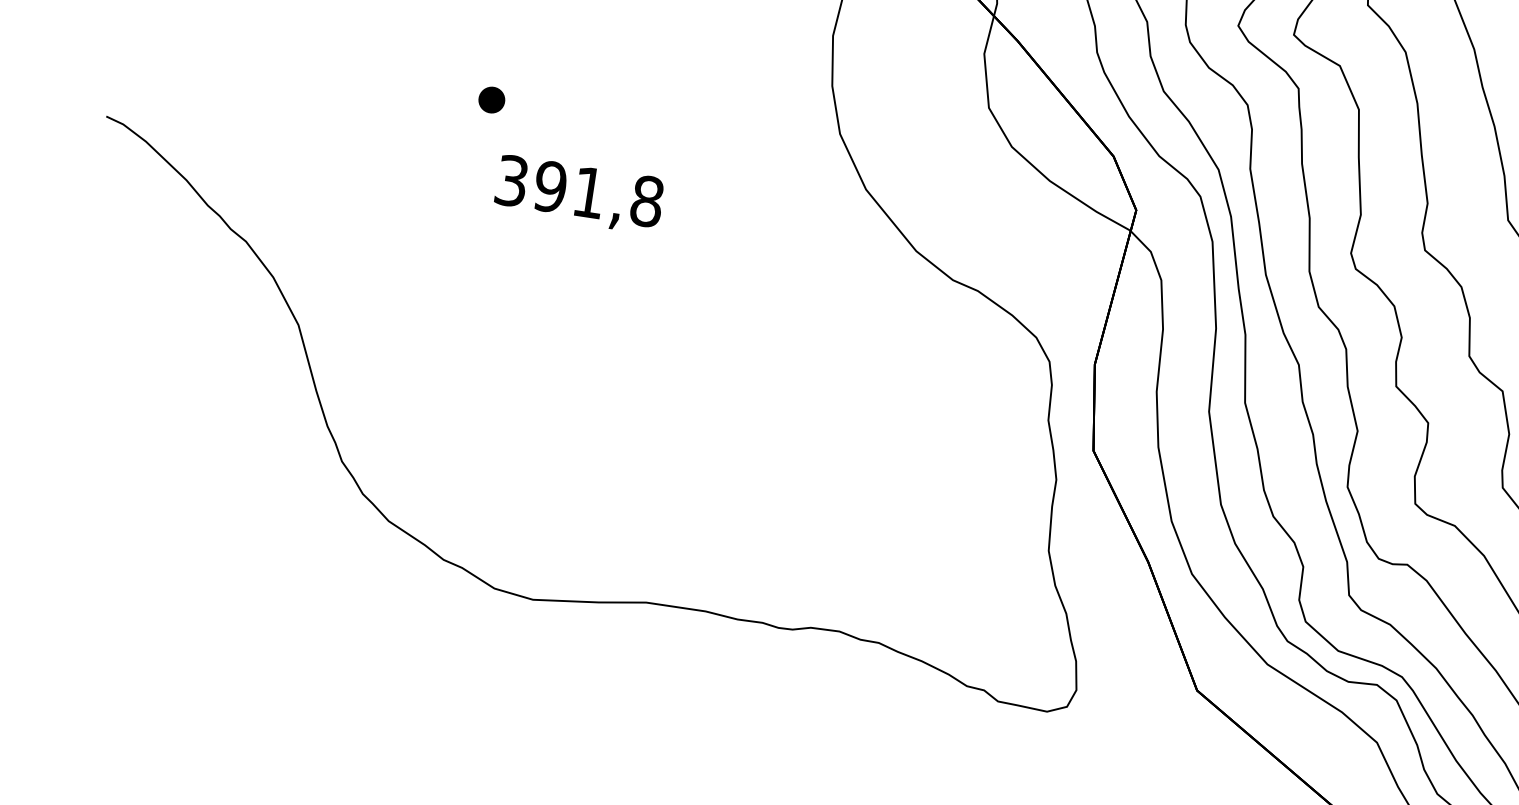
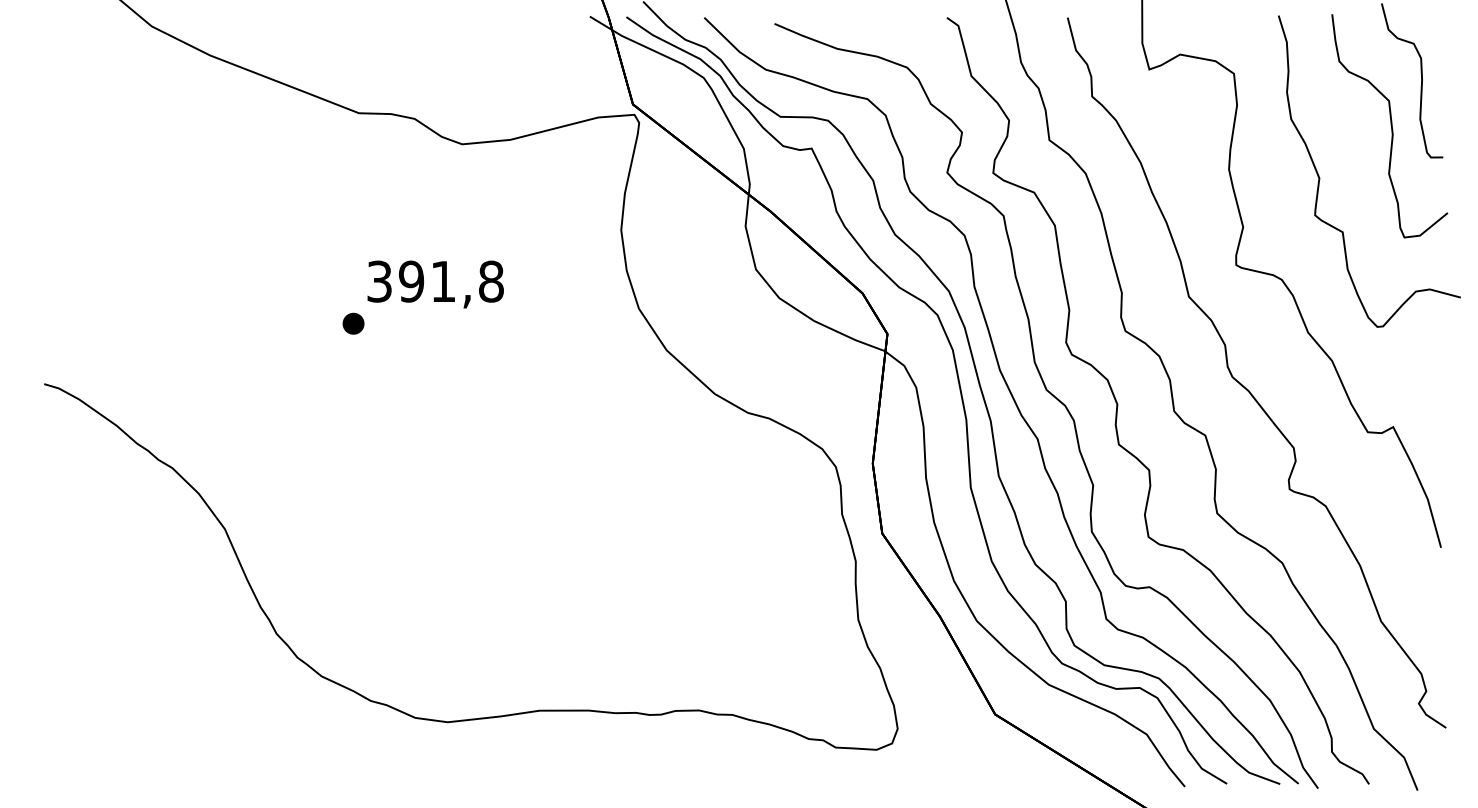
text: (579, 194) -> (435, 284), moved

